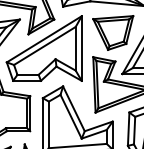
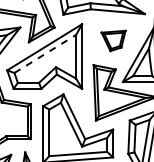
part: (113, 32) -> (113, 40), size x0.6
line: (45, 45) -> (45, 53), solid -> dashed

